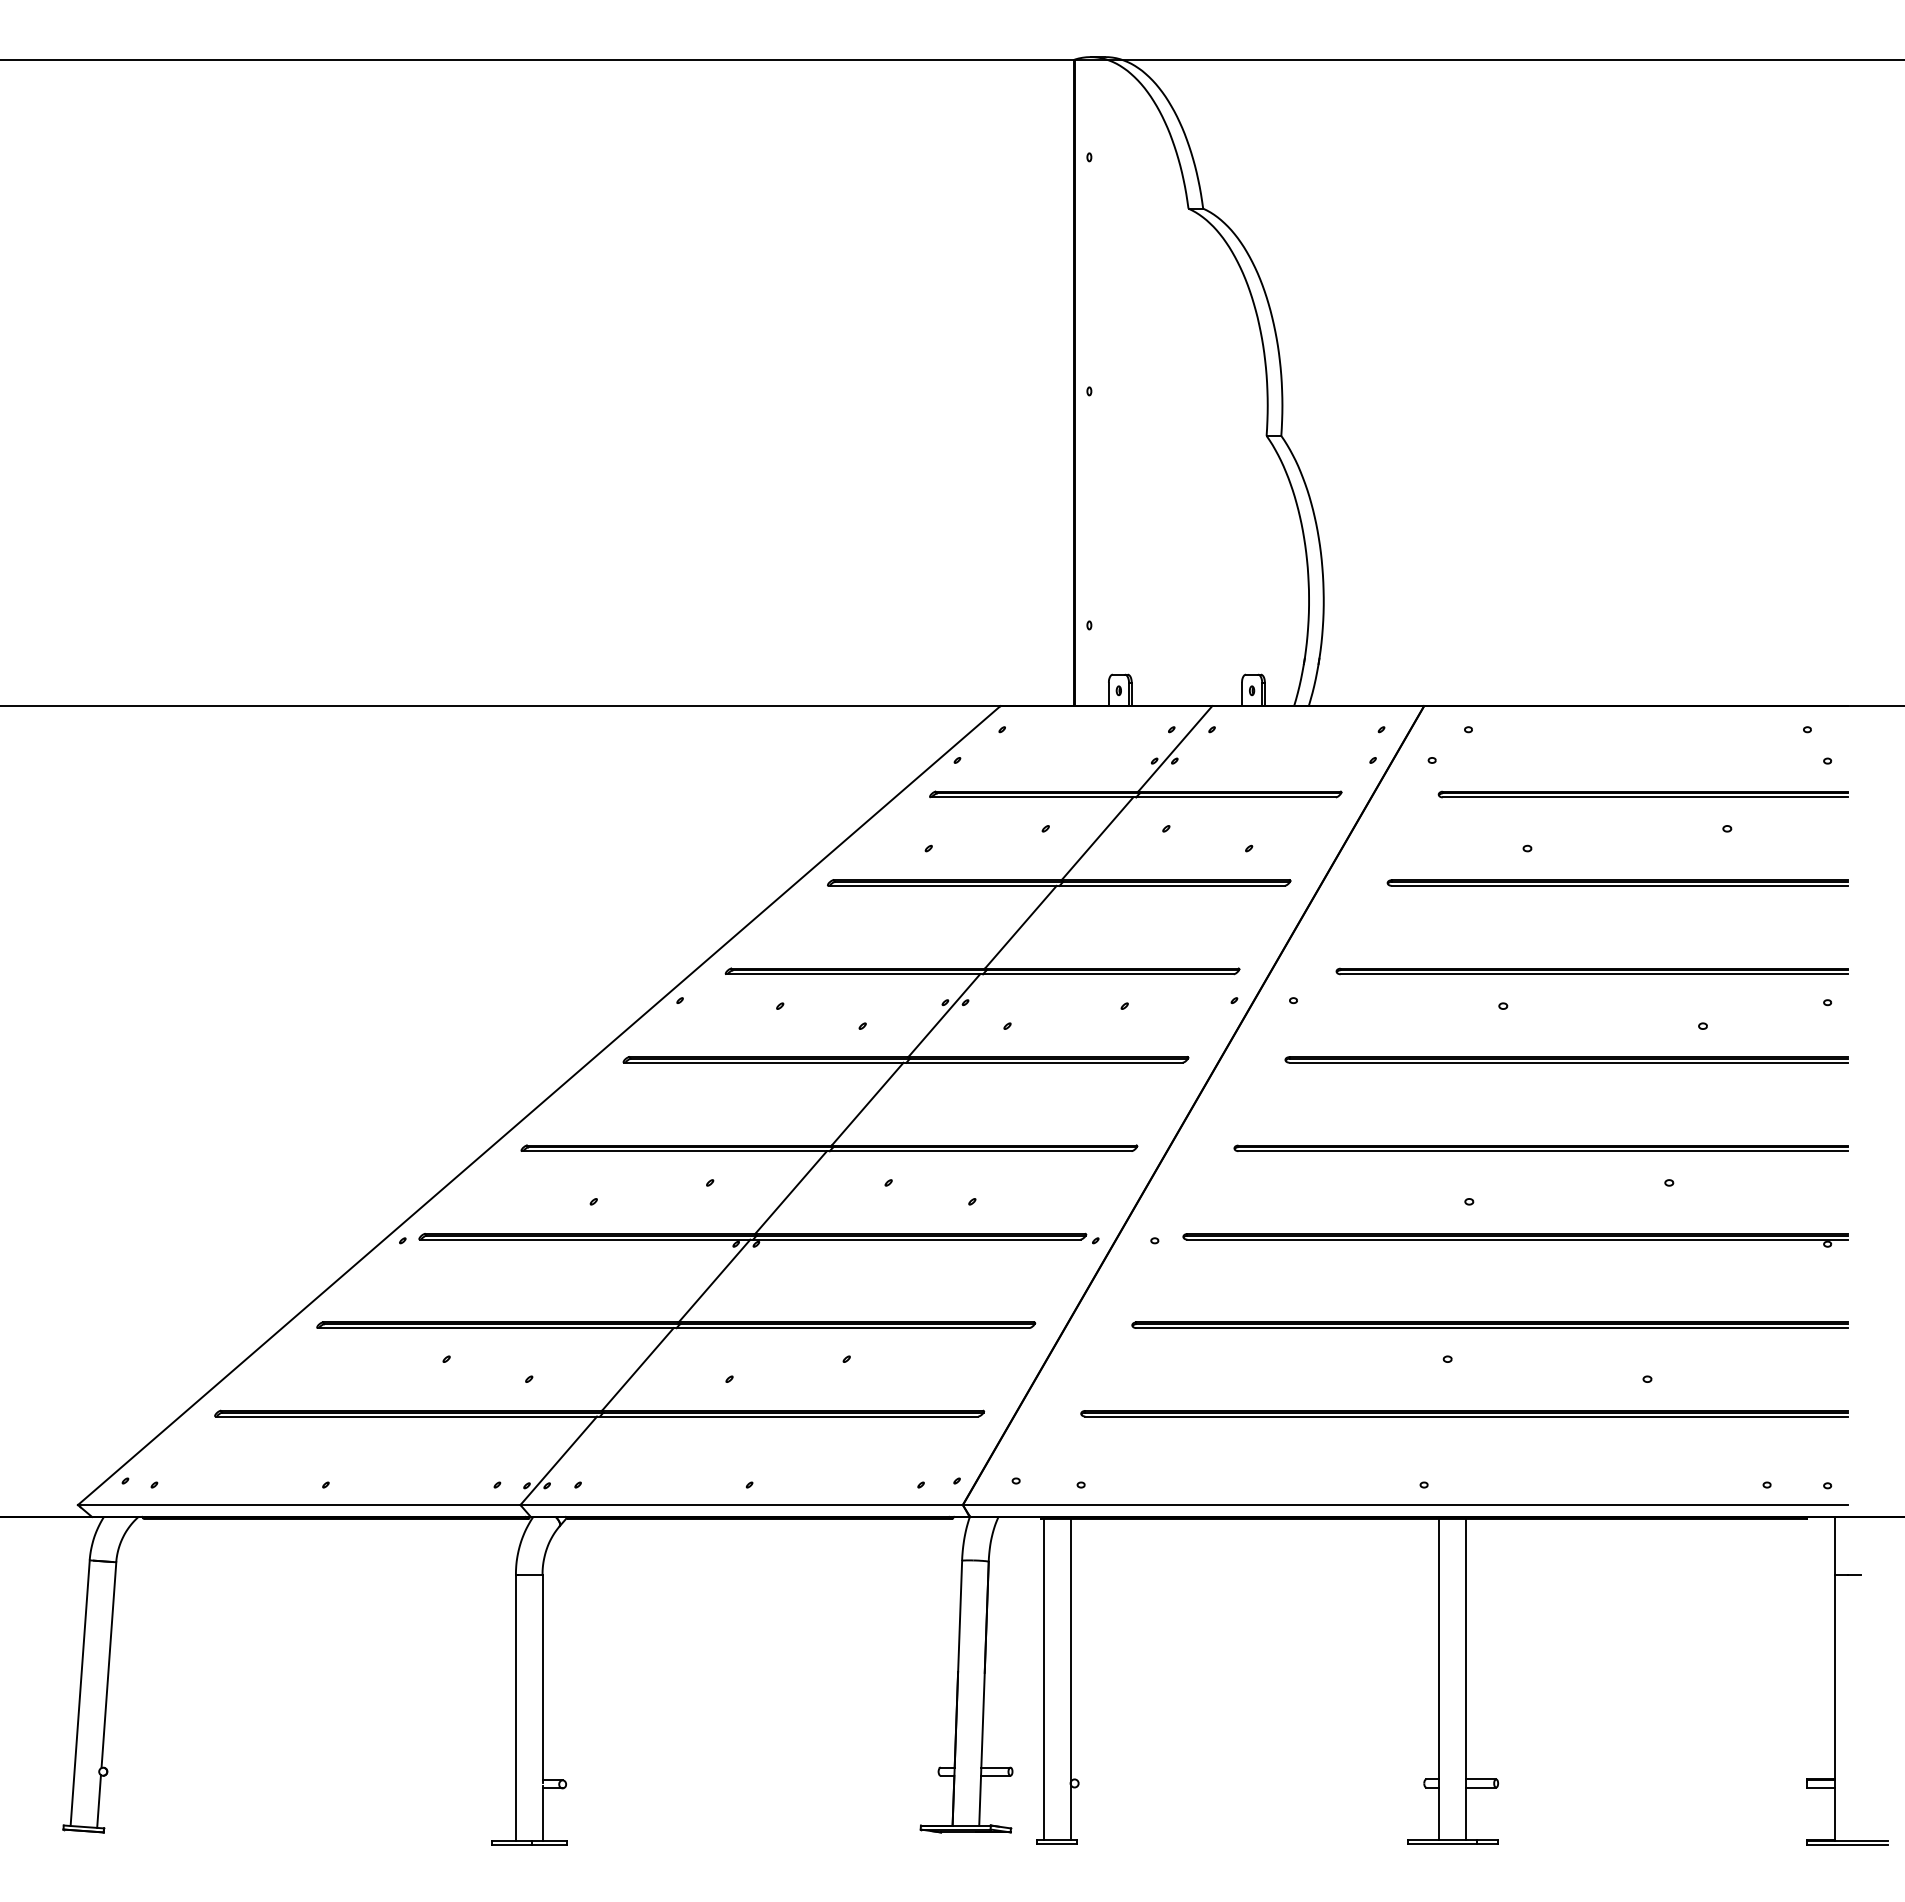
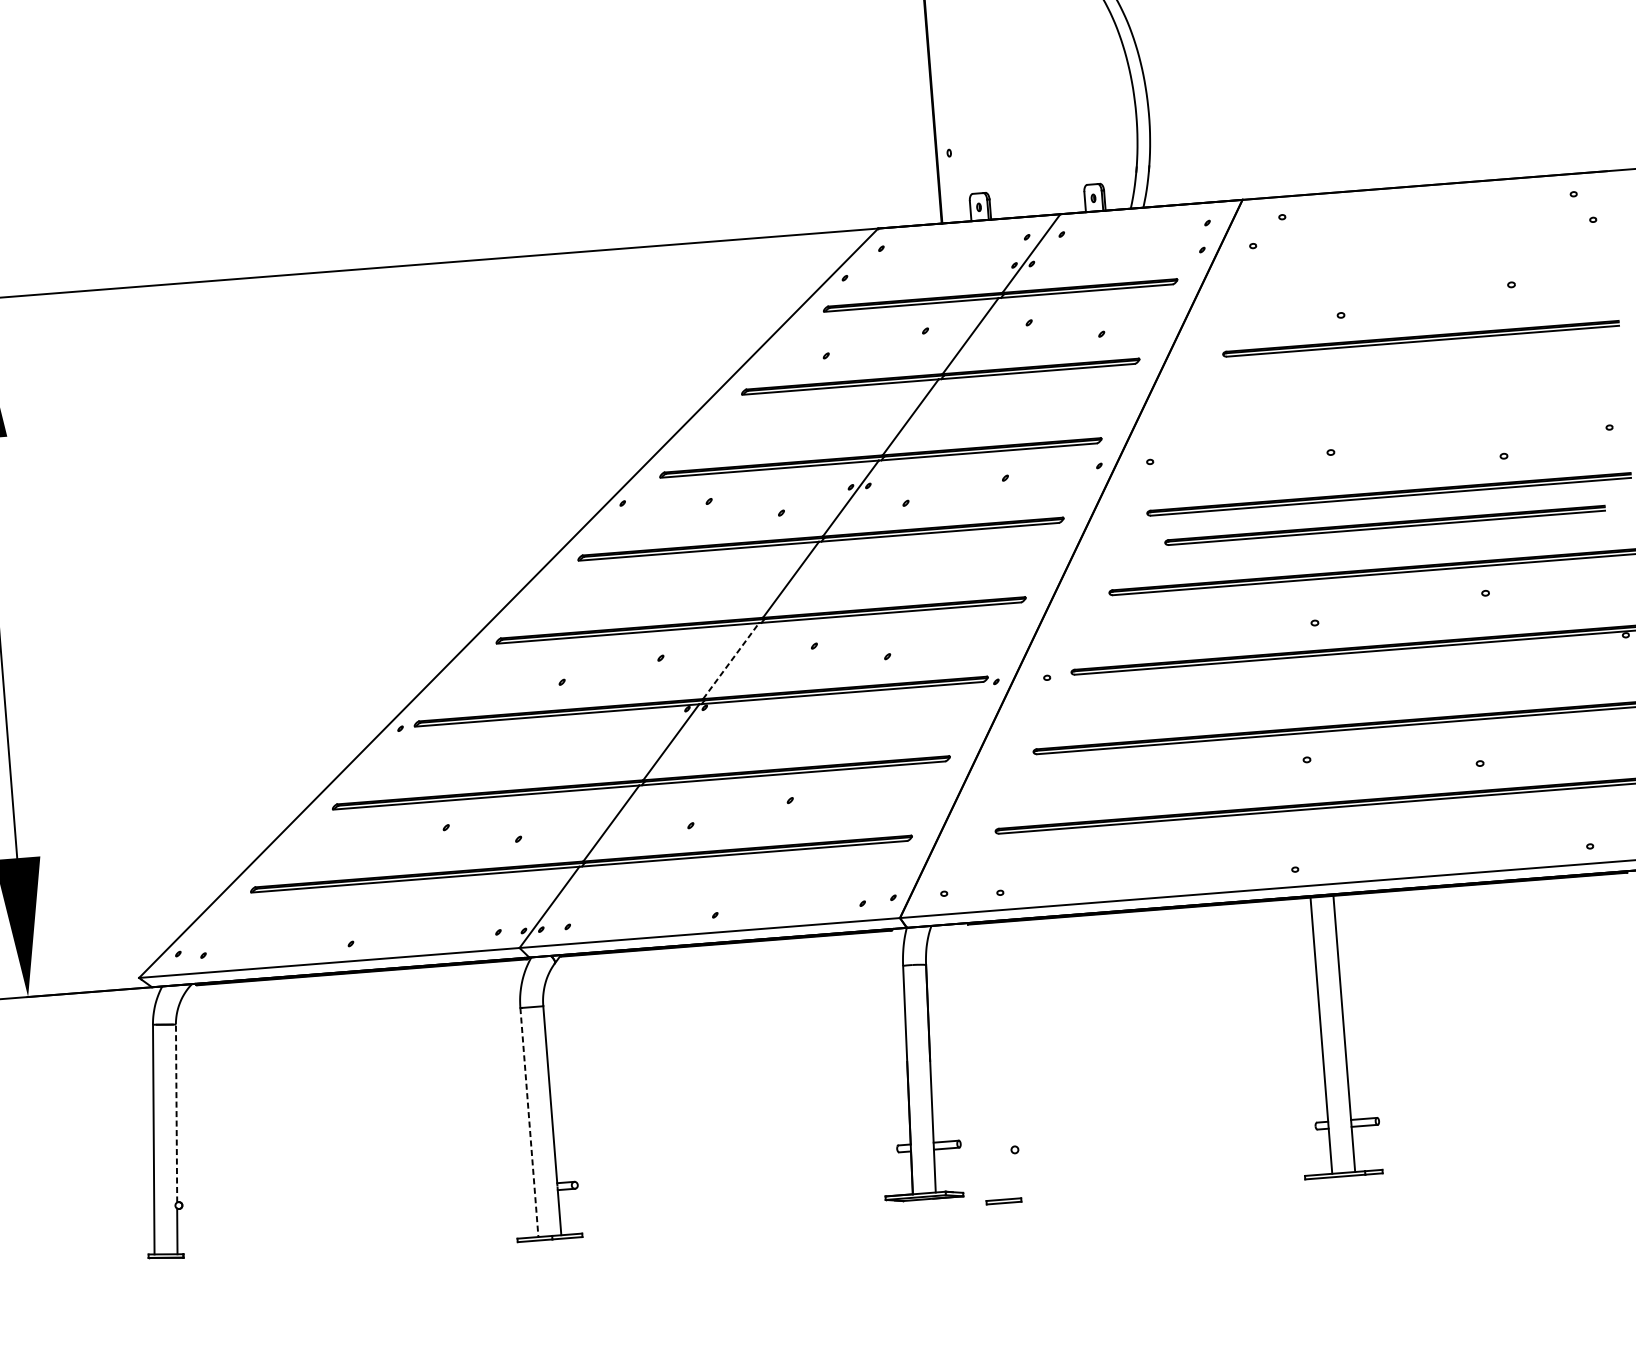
part: (1642, 794) -> (1436, 261), removed
part: (1591, 971) -> (1384, 525), moved
line: (791, 1192) -> (731, 660), solid -> dashed
line: (108, 1664) -> (176, 1112), solid -> dashed
line: (1043, 1678) -> (981, 1061), removed
line: (1070, 1678) -> (1004, 1059), removed
line: (515, 1708) -> (529, 1123), solid -> dashed

